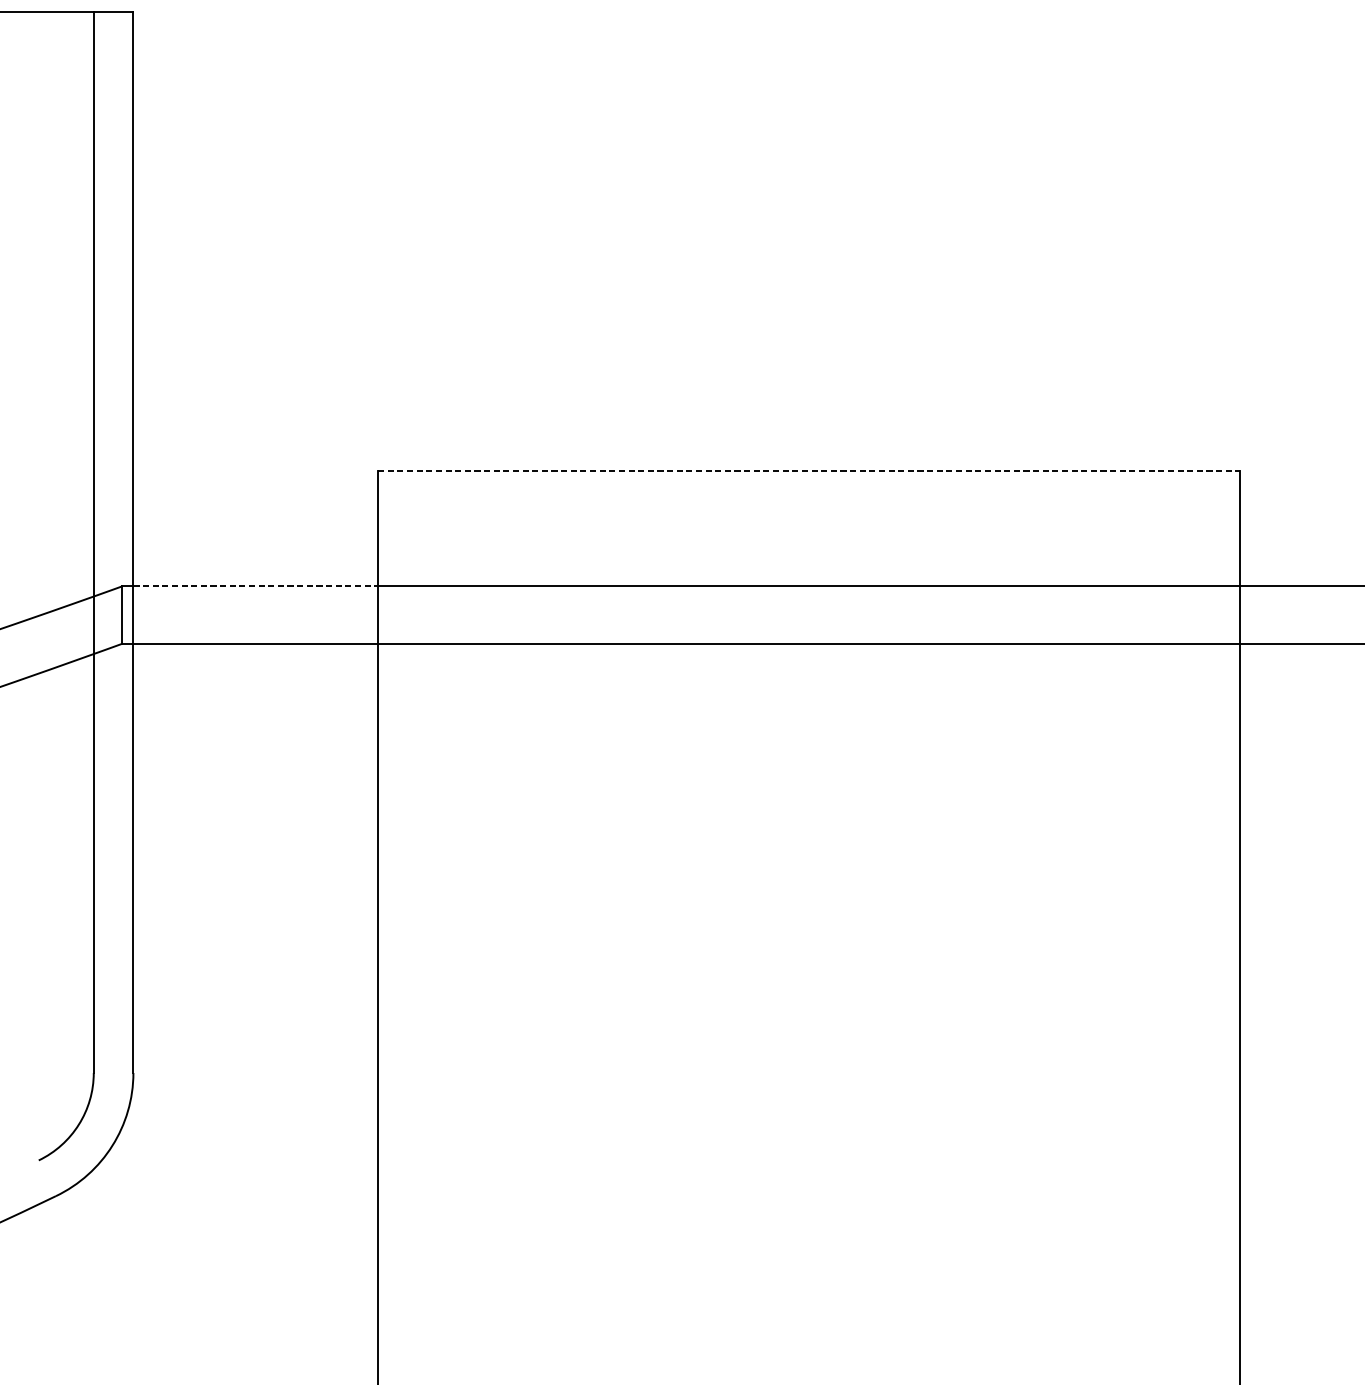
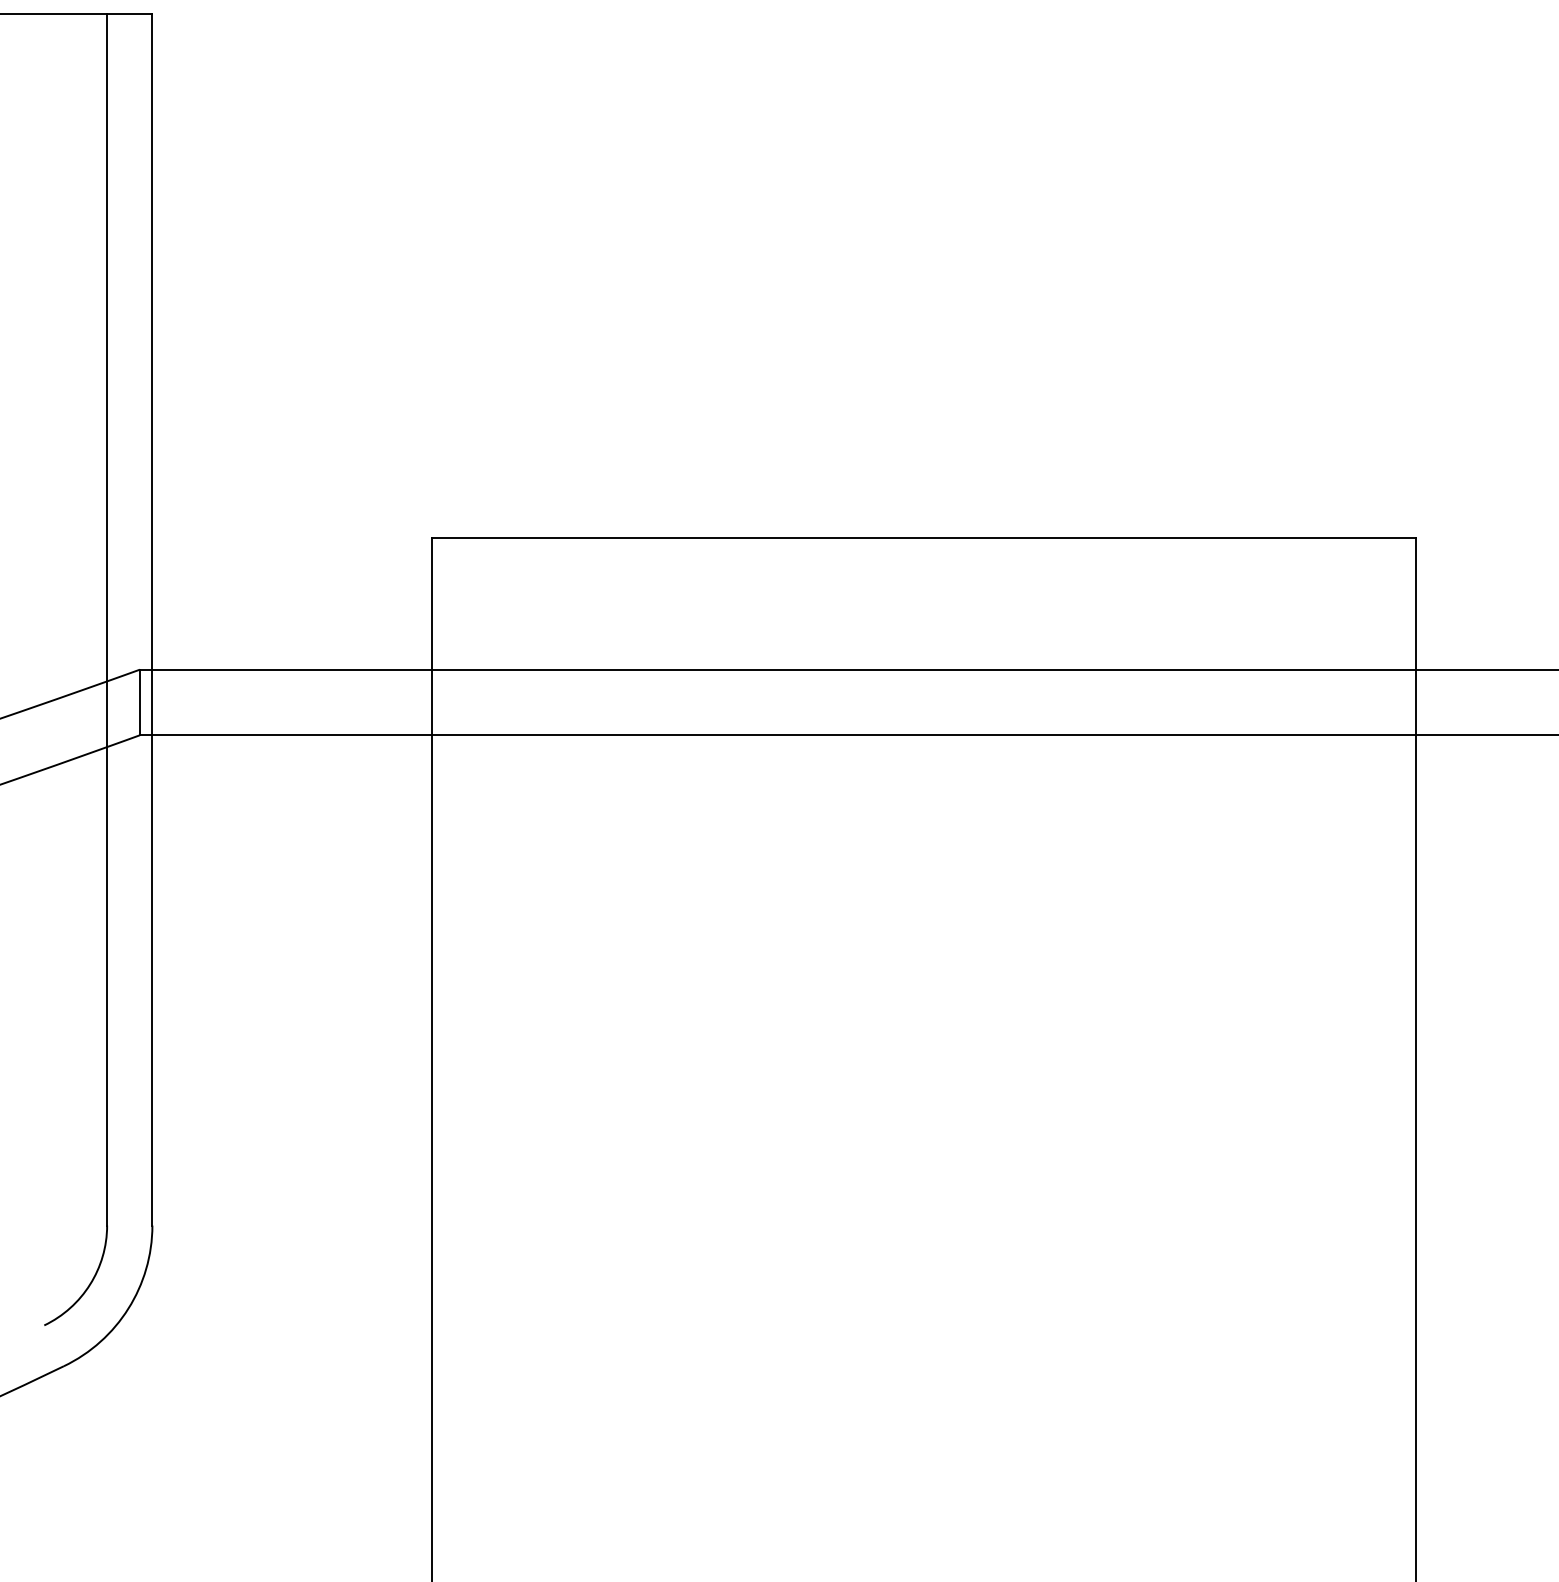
line: (809, 471) -> (924, 538), dashed -> solid
line: (256, 586) -> (292, 669), dashed -> solid

